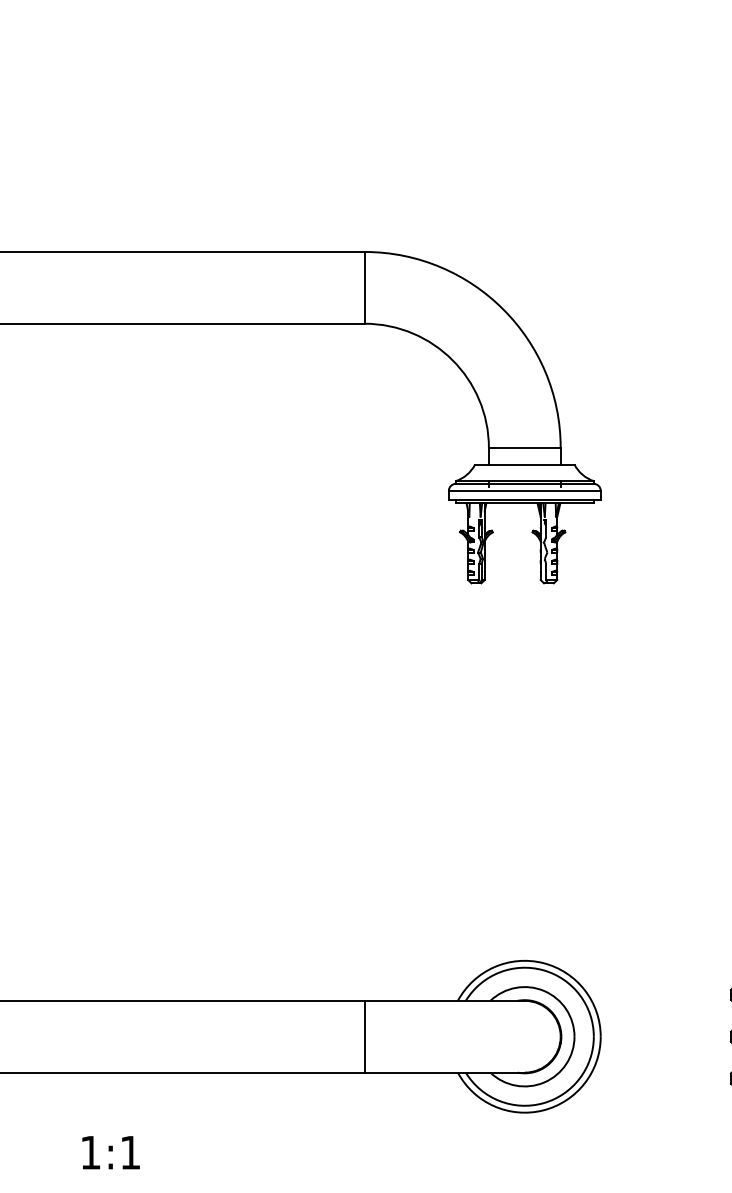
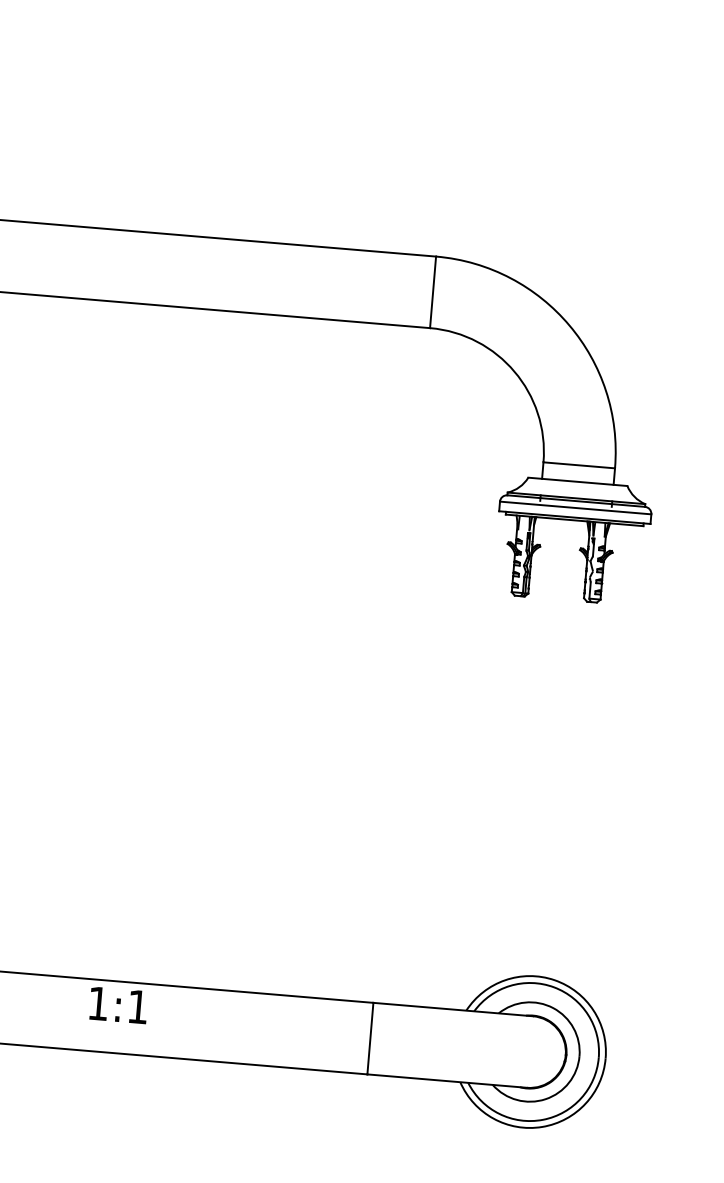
text: (110, 1152) -> (118, 1005), moved

